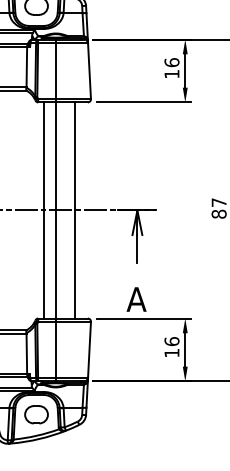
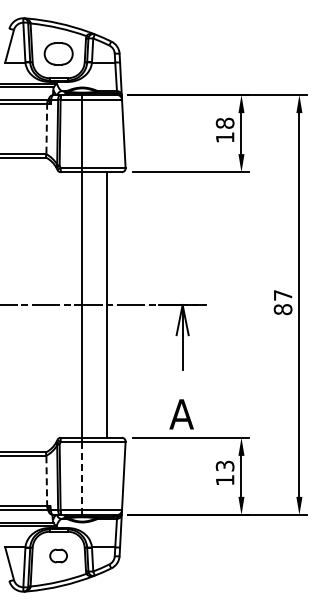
text: (171, 61) -> (224, 122), 16 -> 18
line: (26, 67) -> (46, 129), solid -> dashed
line: (43, 210) -> (67, 304), removed
text: (171, 341) -> (224, 465), 16 -> 13
line: (55, 350) -> (82, 476), solid -> dashed
line: (26, 353) -> (46, 480), solid -> dashed
part: (36, 414) -> (58, 555), size x0.6

